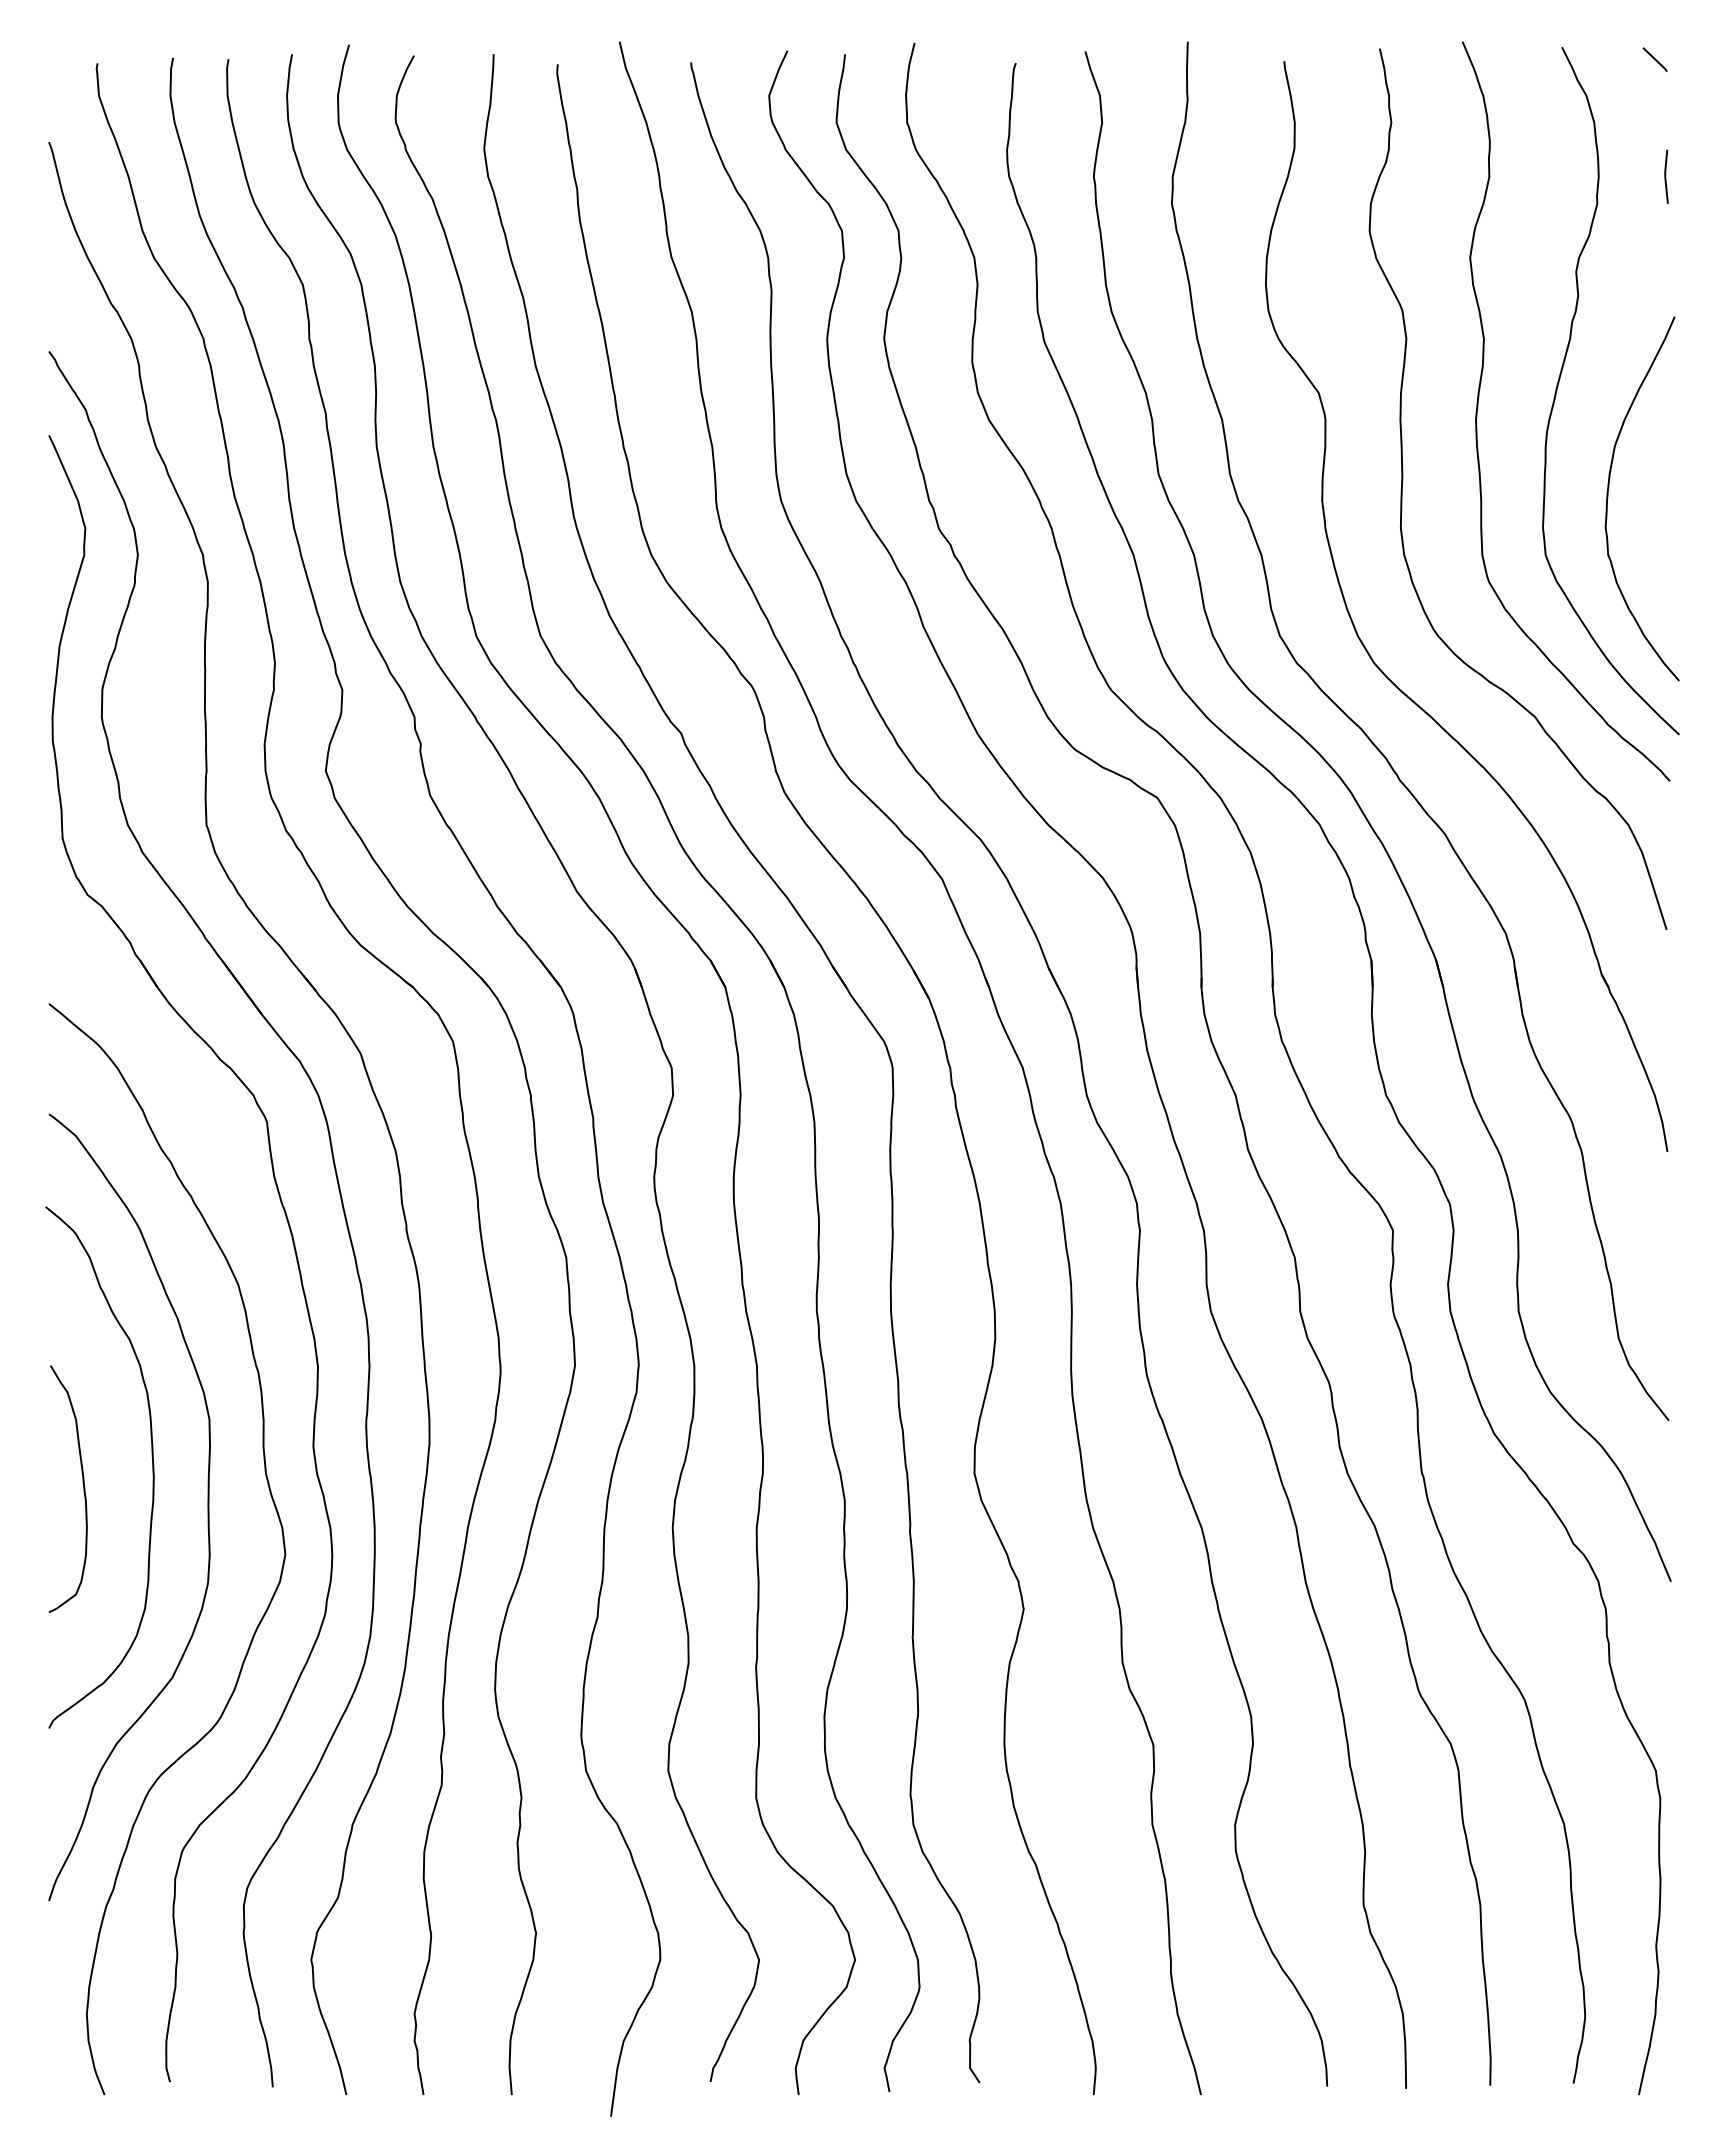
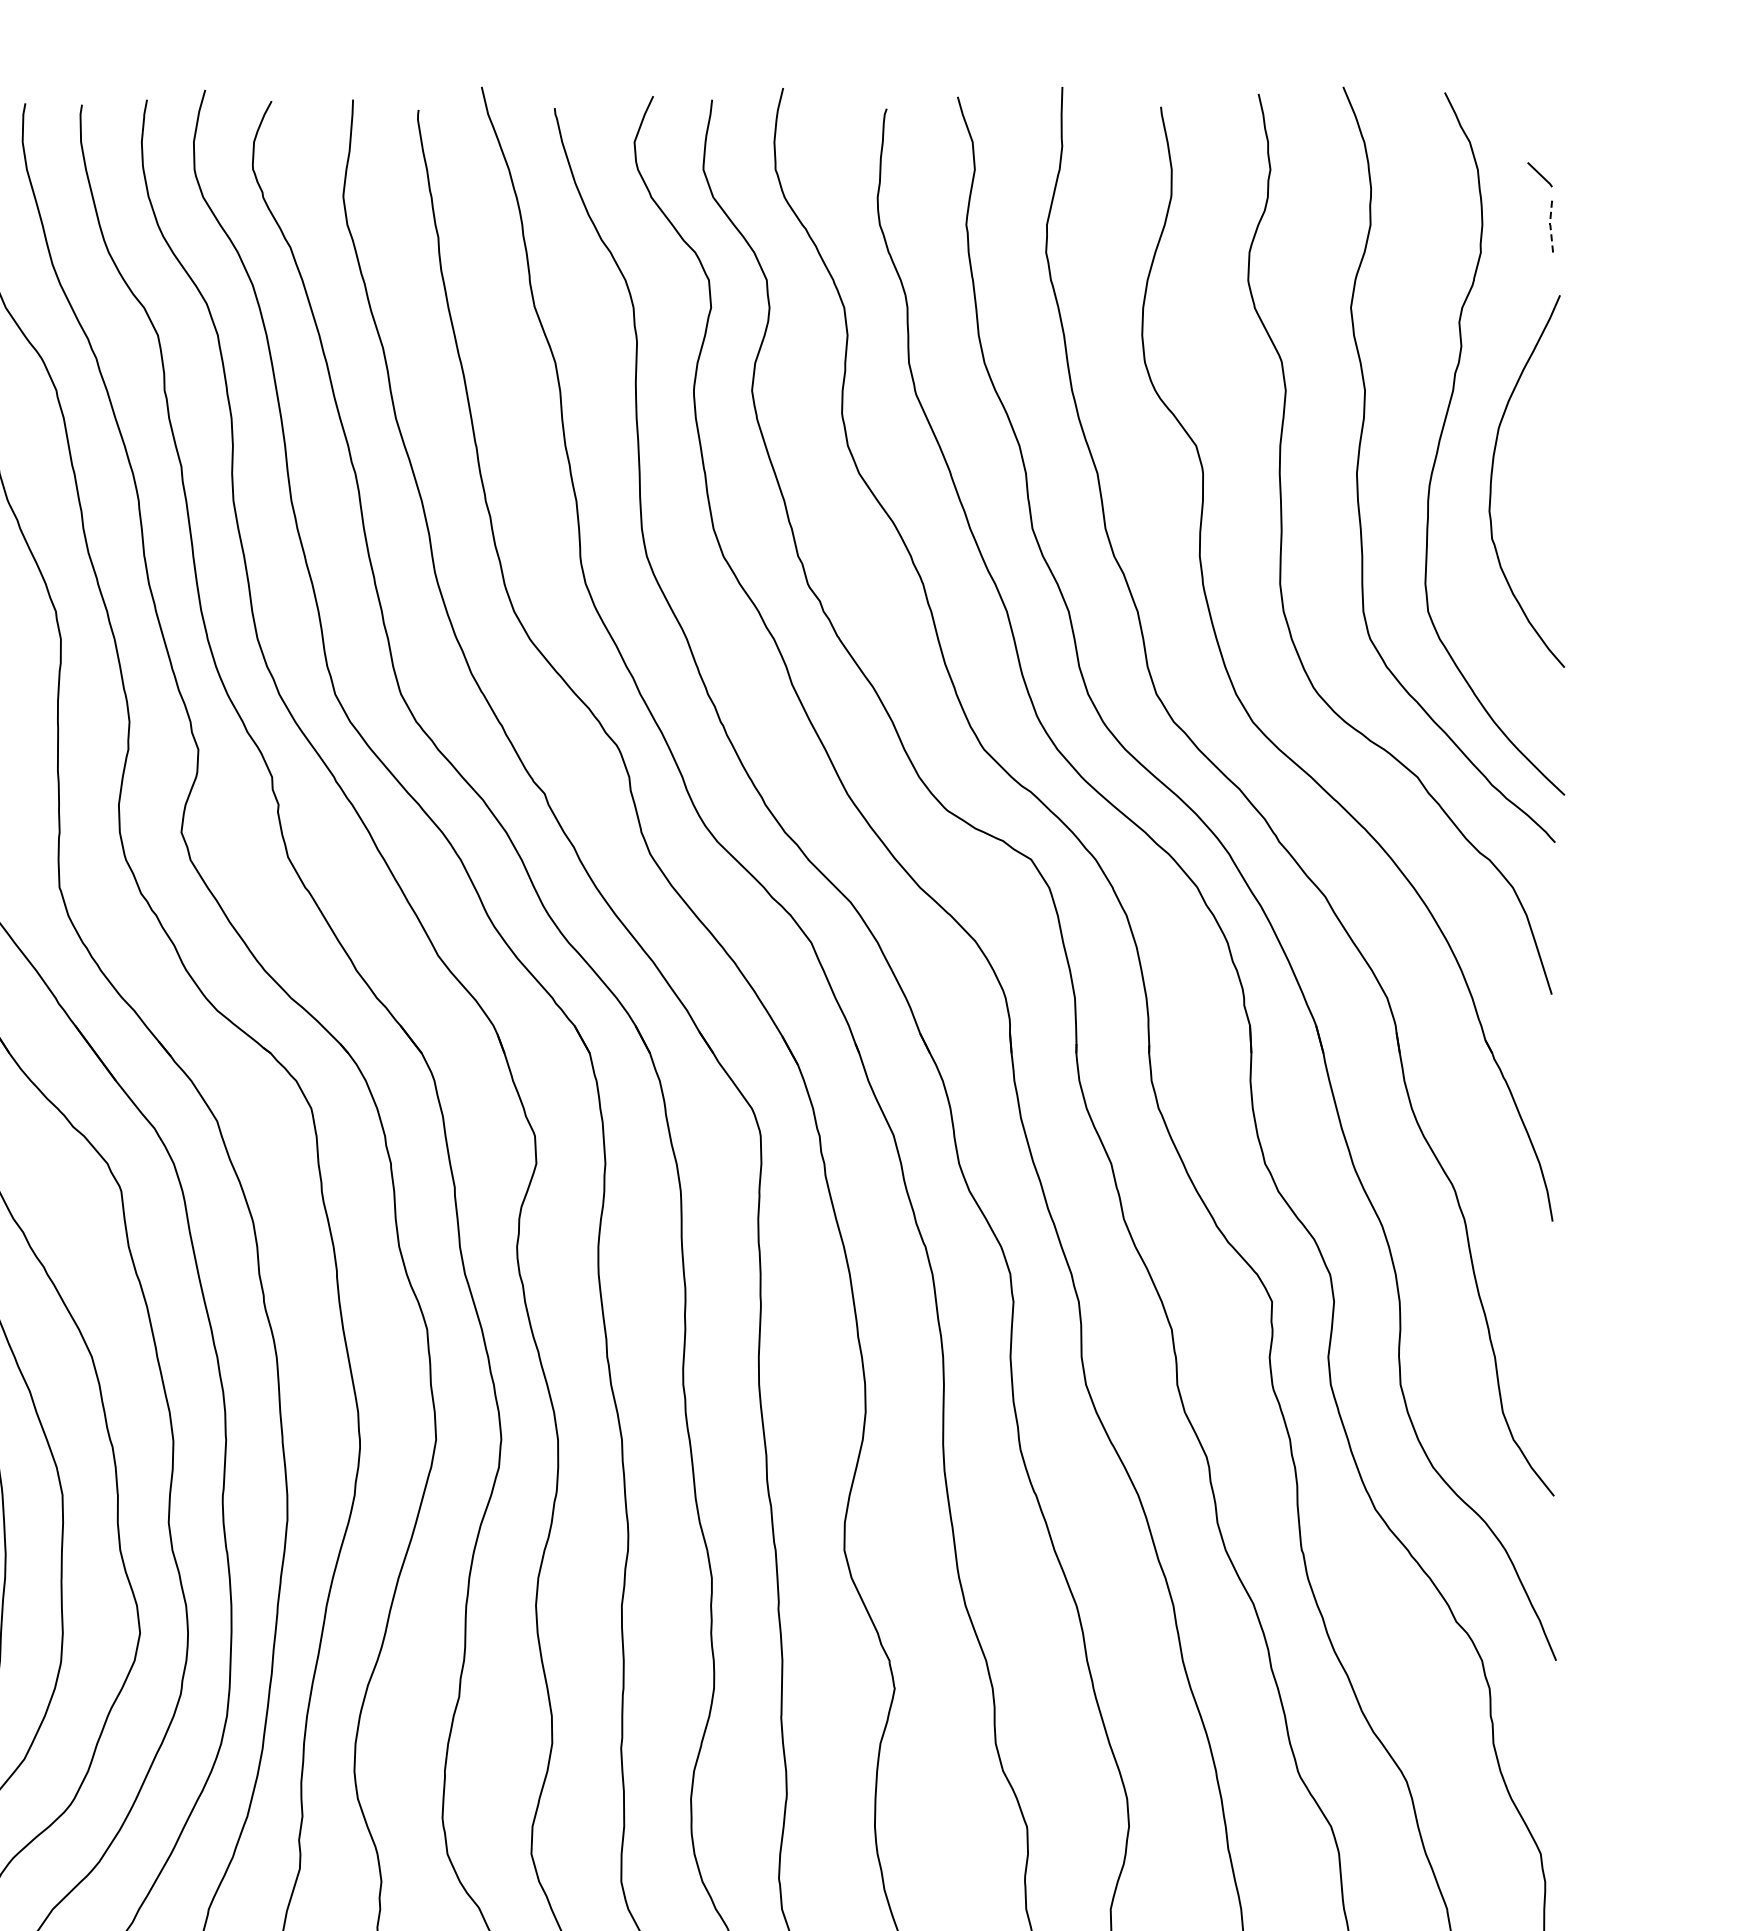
line: (1654, 59) -> (1539, 174), moved
line: (1665, 176) -> (1550, 224), solid -> dashed
curve: (1608, 498) -> (1492, 481), moved

